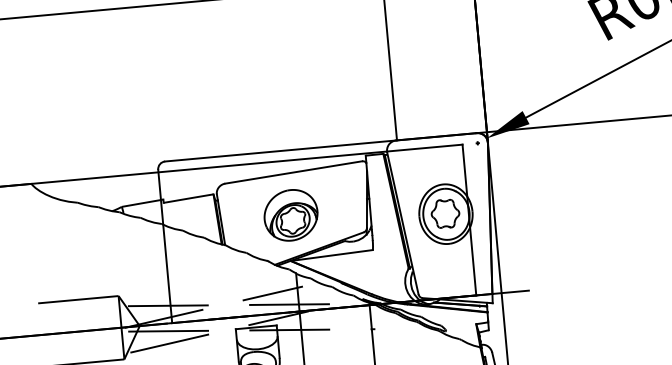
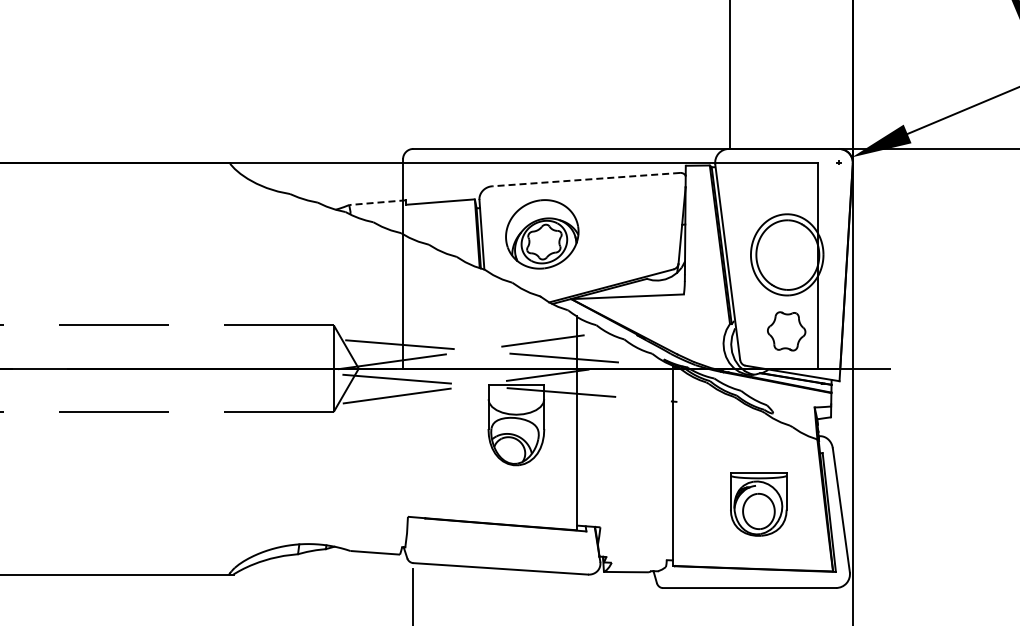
line: (293, 172) -> (585, 179), solid -> dashed
line: (142, 203) -> (377, 202), solid -> dashed
part: (445, 213) -> (786, 331), moved
part: (291, 215) -> (542, 234), moved

